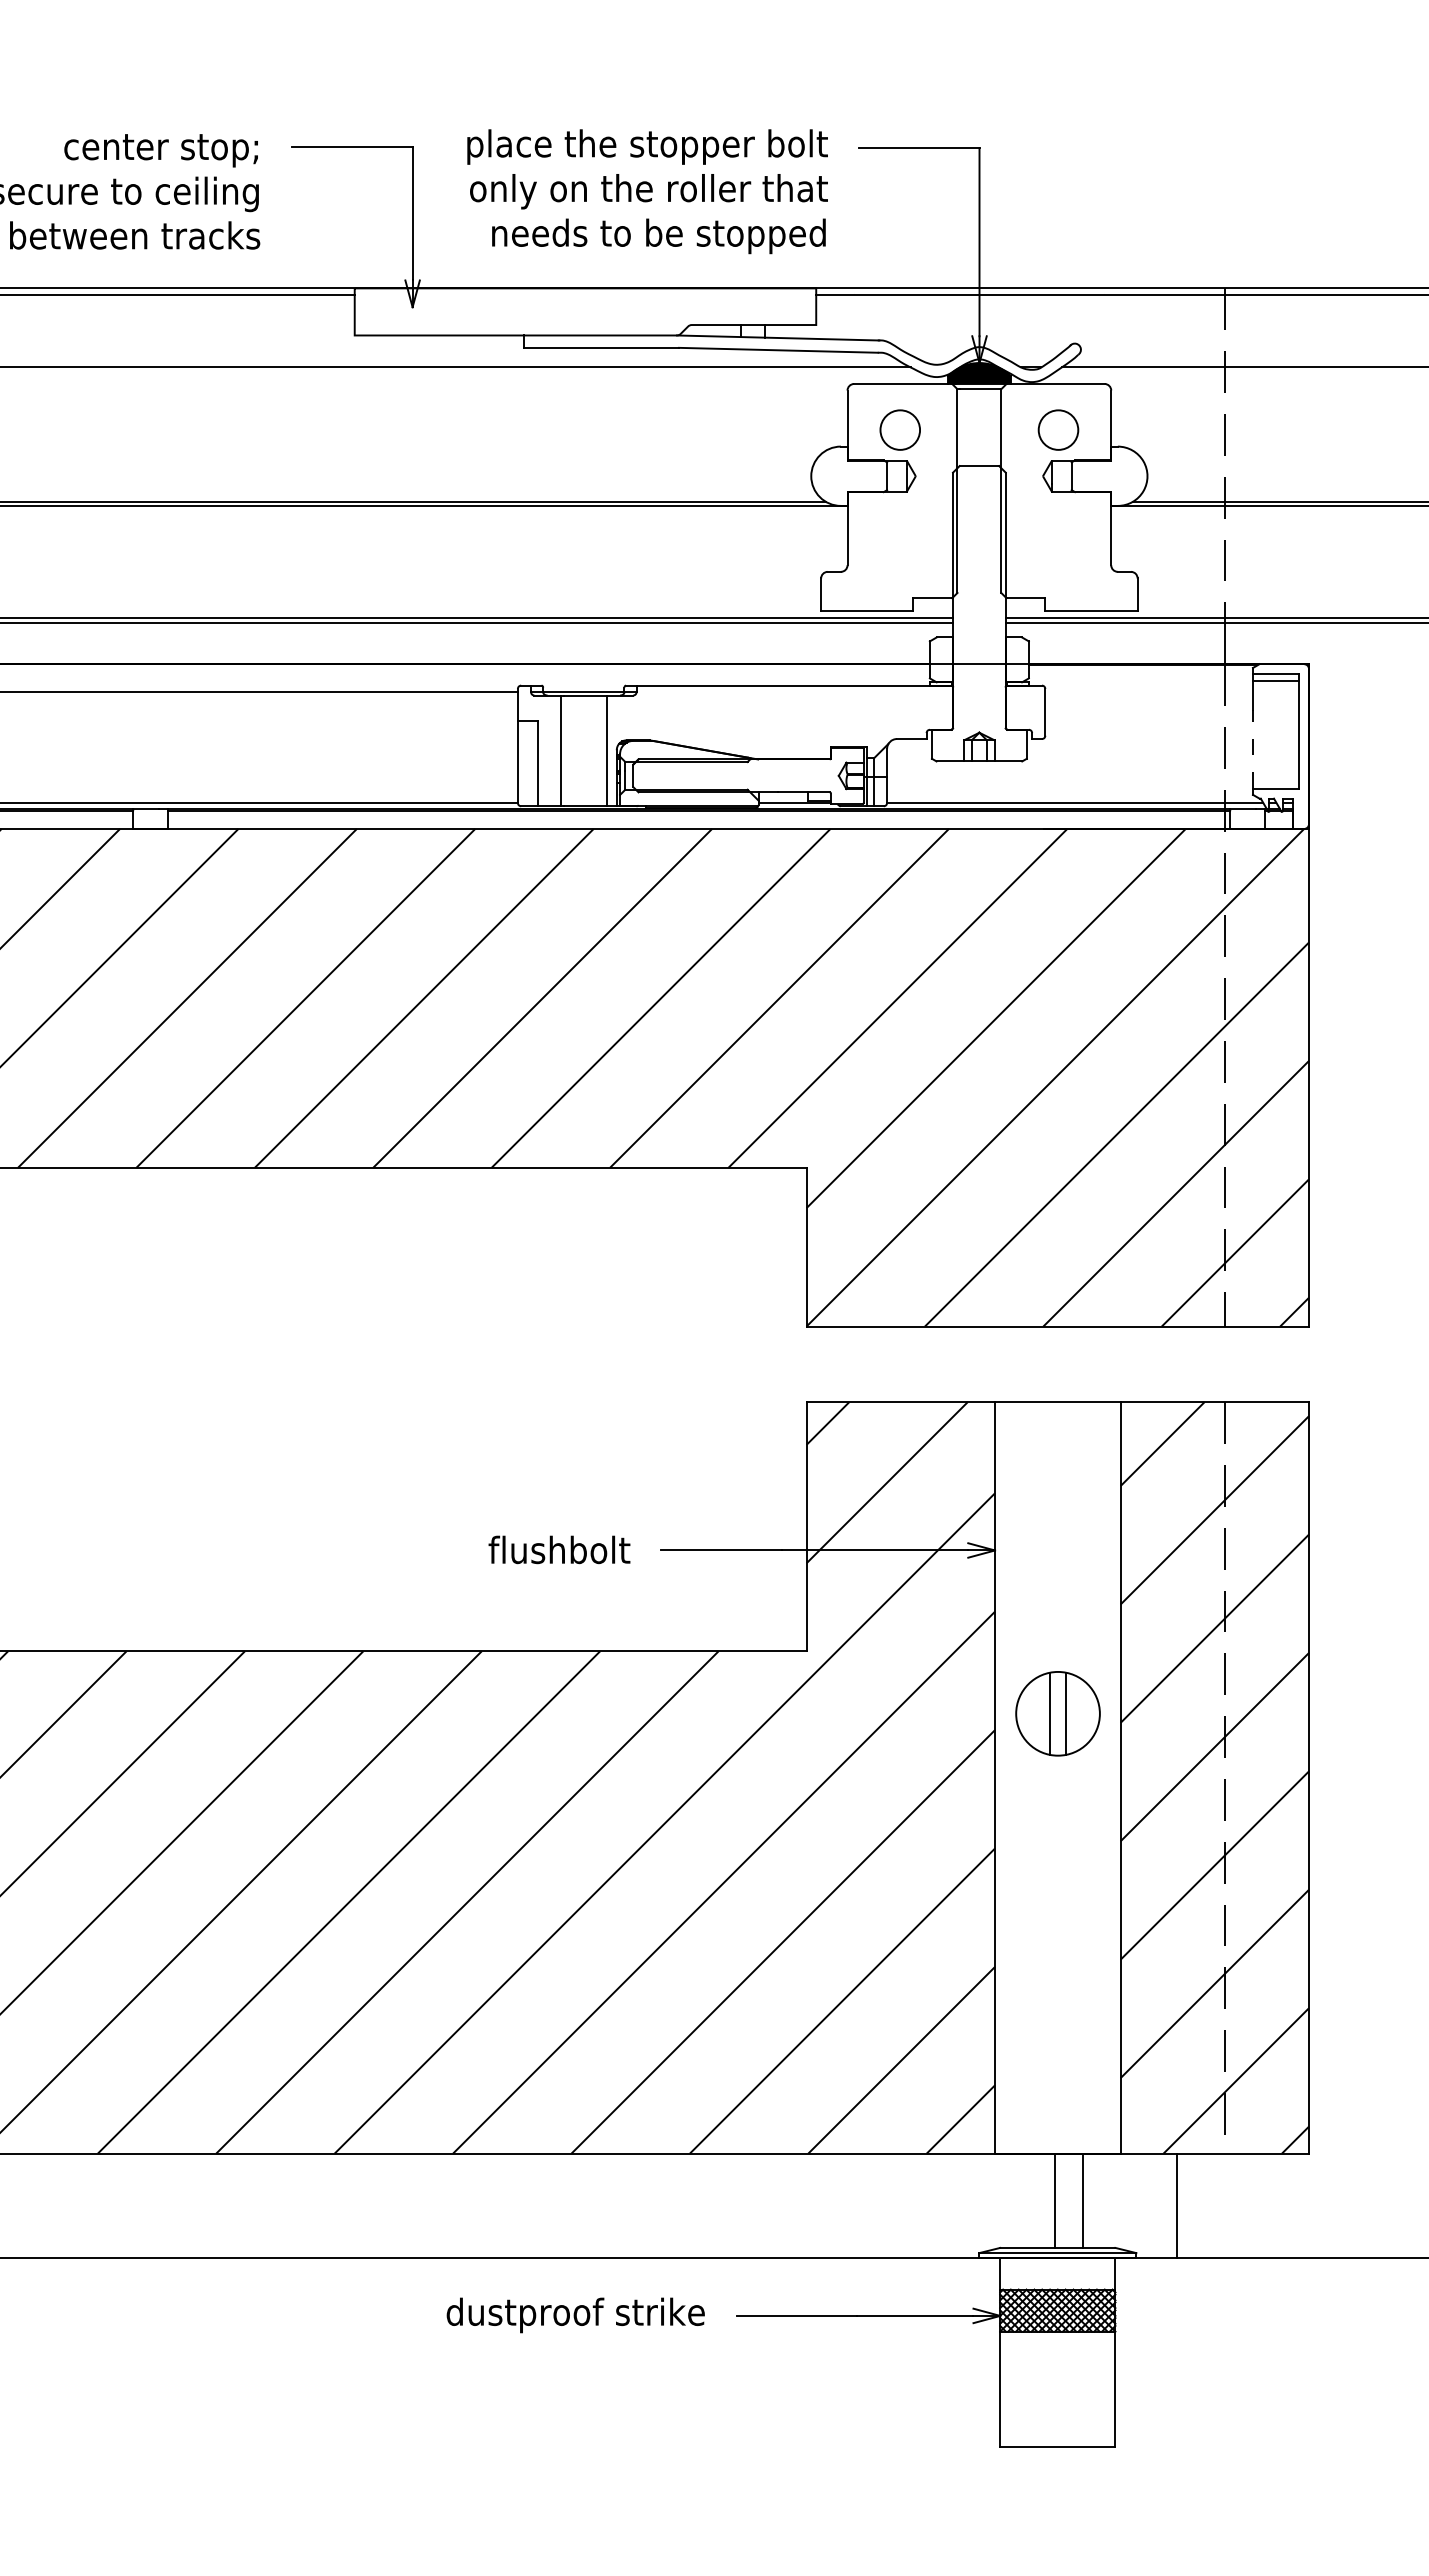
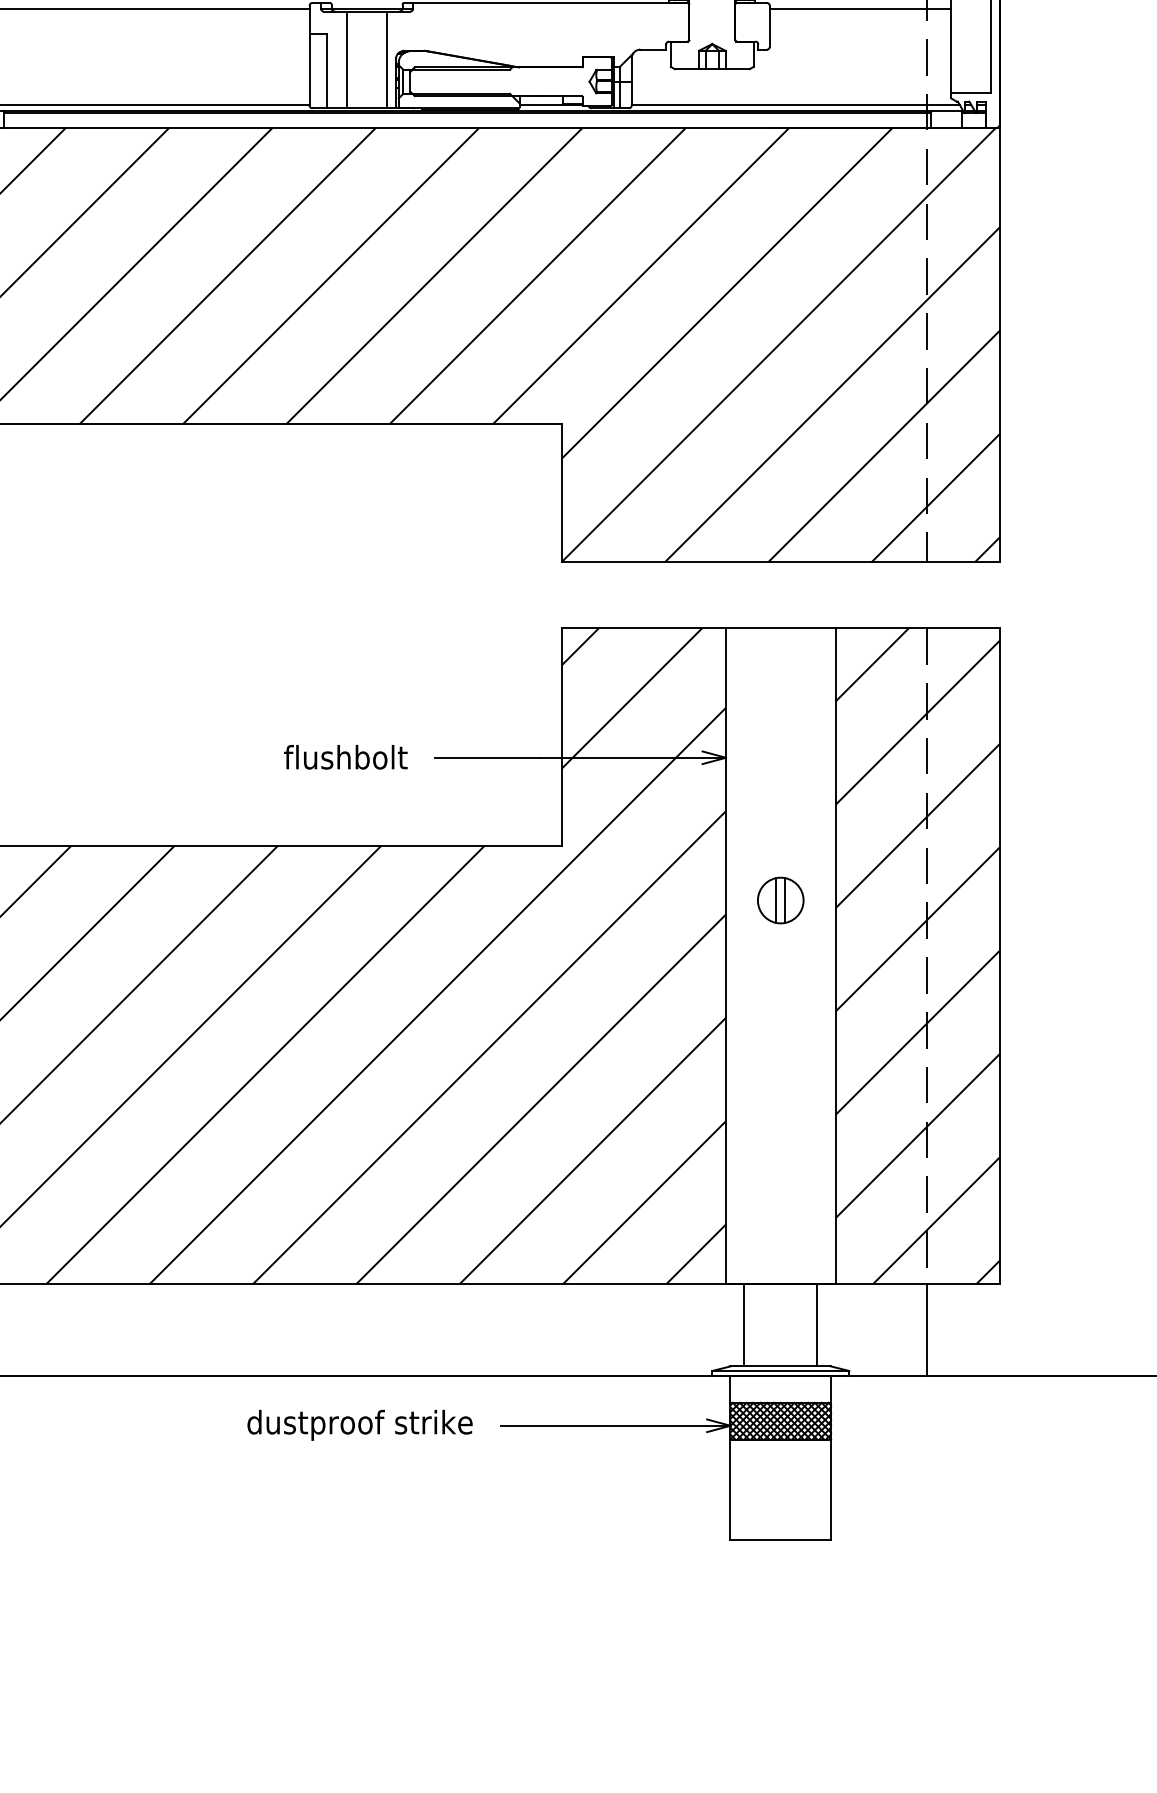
line: (1148, 691) -> (859, 8), added
line: (1252, 749) -> (950, 58), dashed -> solid
part: (1057, 1714) -> (780, 900), size x0.62
line: (1054, 2200) -> (817, 1325), moved
line: (1082, 2200) -> (743, 1325), moved
line: (1177, 2205) -> (927, 1329), moved

